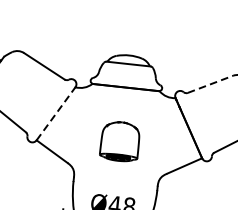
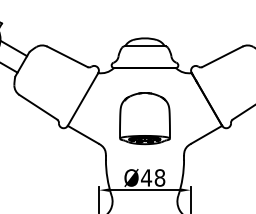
line: (210, 83) -> (222, 56), dashed -> solid
line: (56, 113) -> (83, 99), dashed -> solid
part: (119, 141) -> (144, 118), size x1.43

